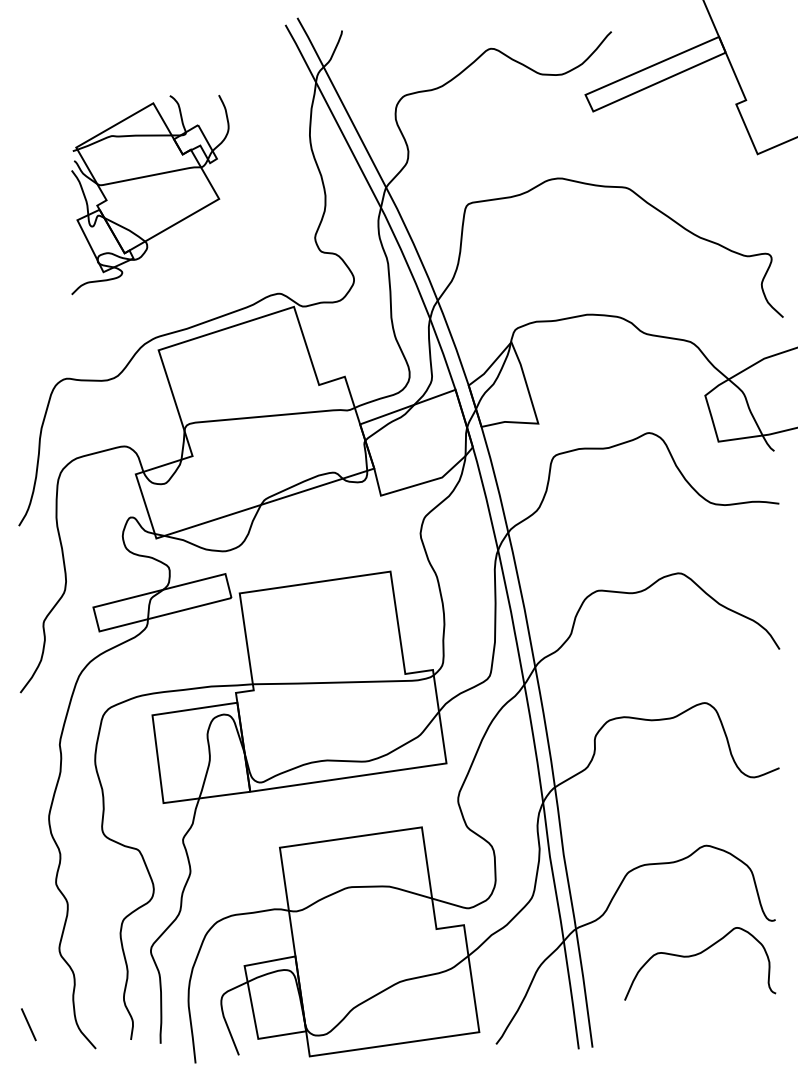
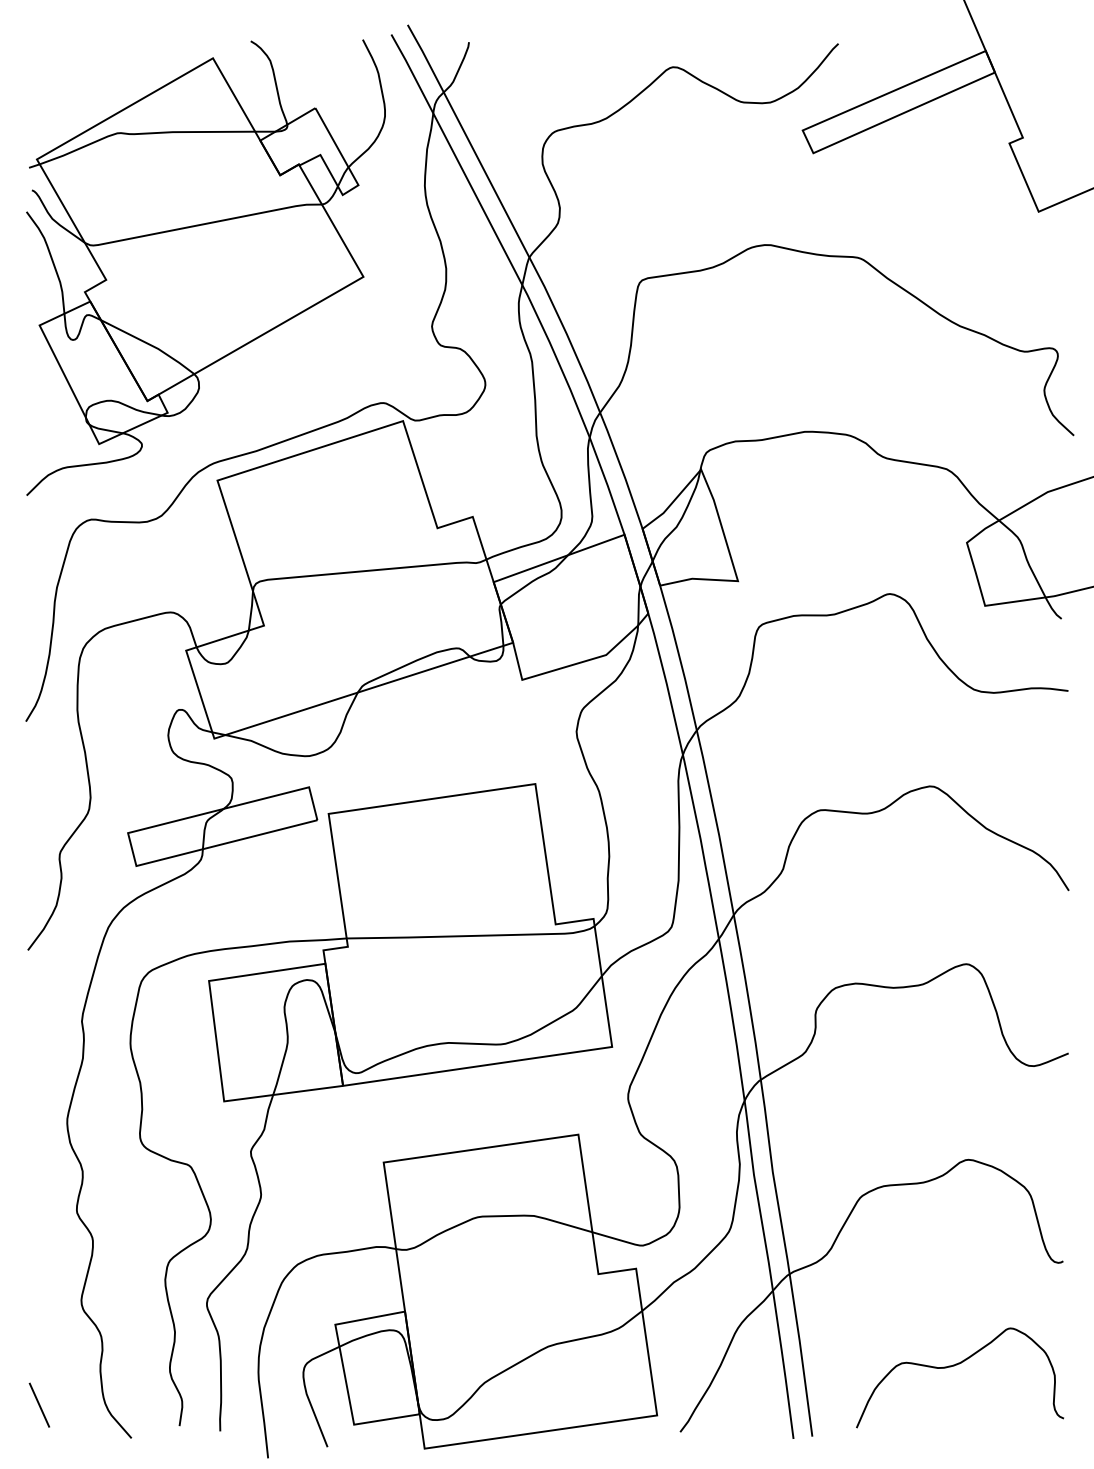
part: (149, 194) -> (205, 267), size x1.67
curve: (698, 954) -> (957, 1365), moved

